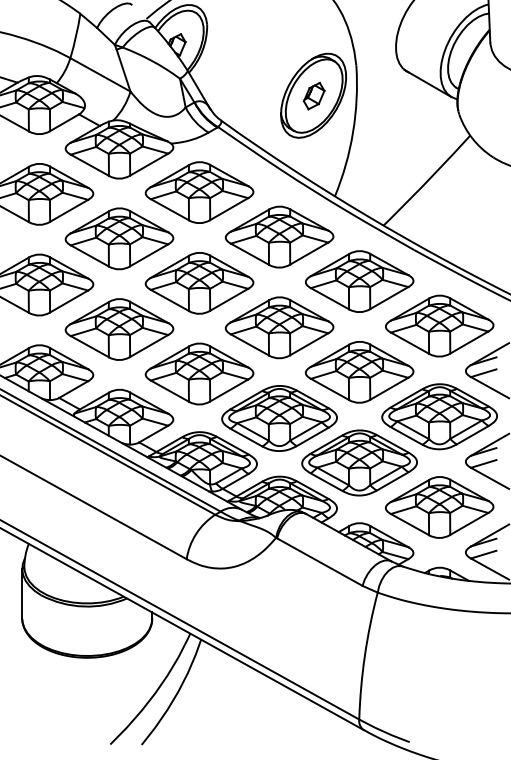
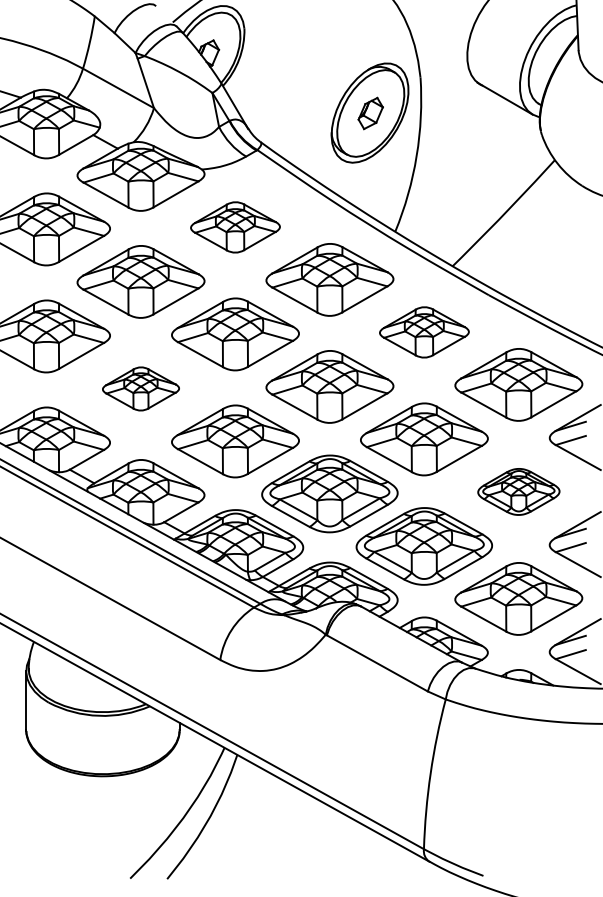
part: (199, 192) -> (235, 227), size x0.7
part: (359, 281) -> (424, 332), size x0.7
part: (119, 329) -> (140, 388), size x0.6
part: (439, 416) -> (518, 491), size x0.6

